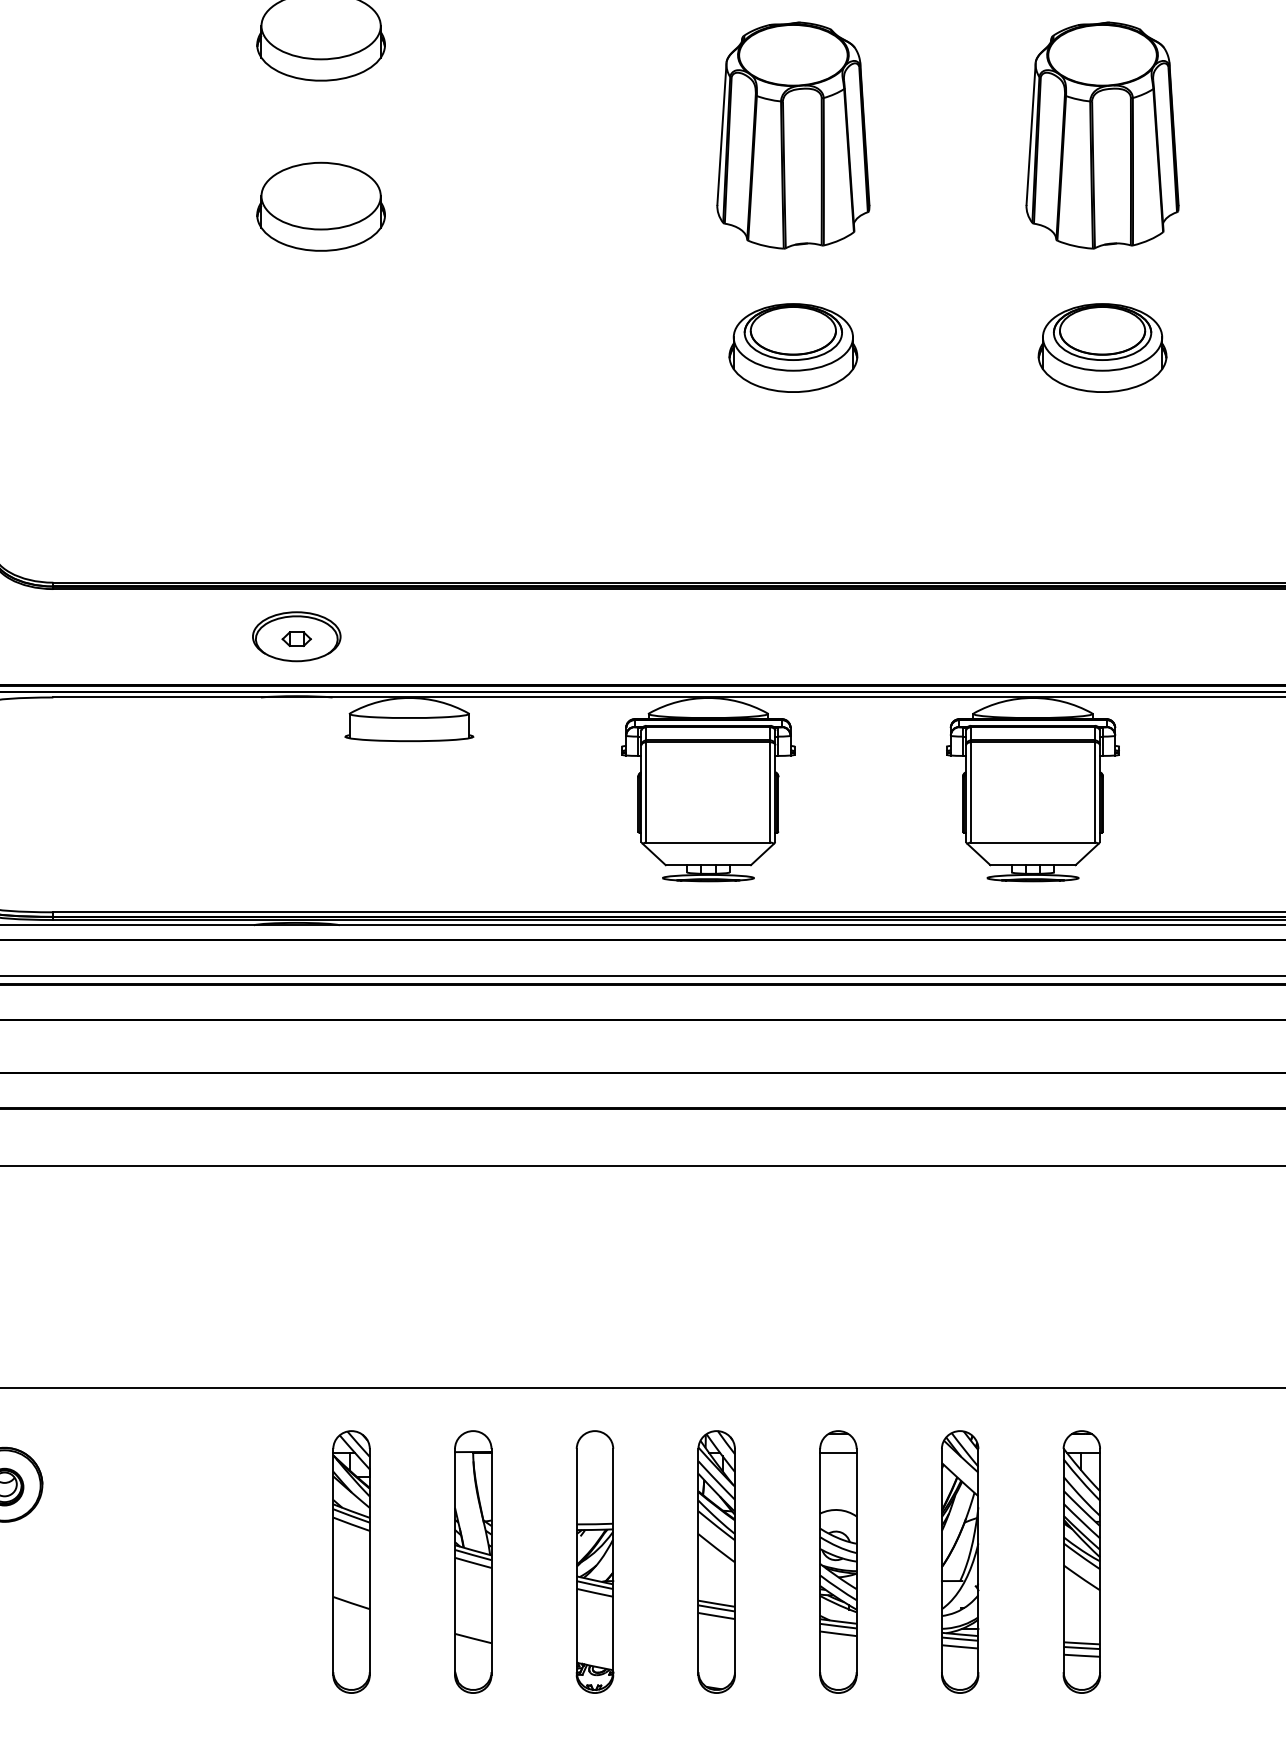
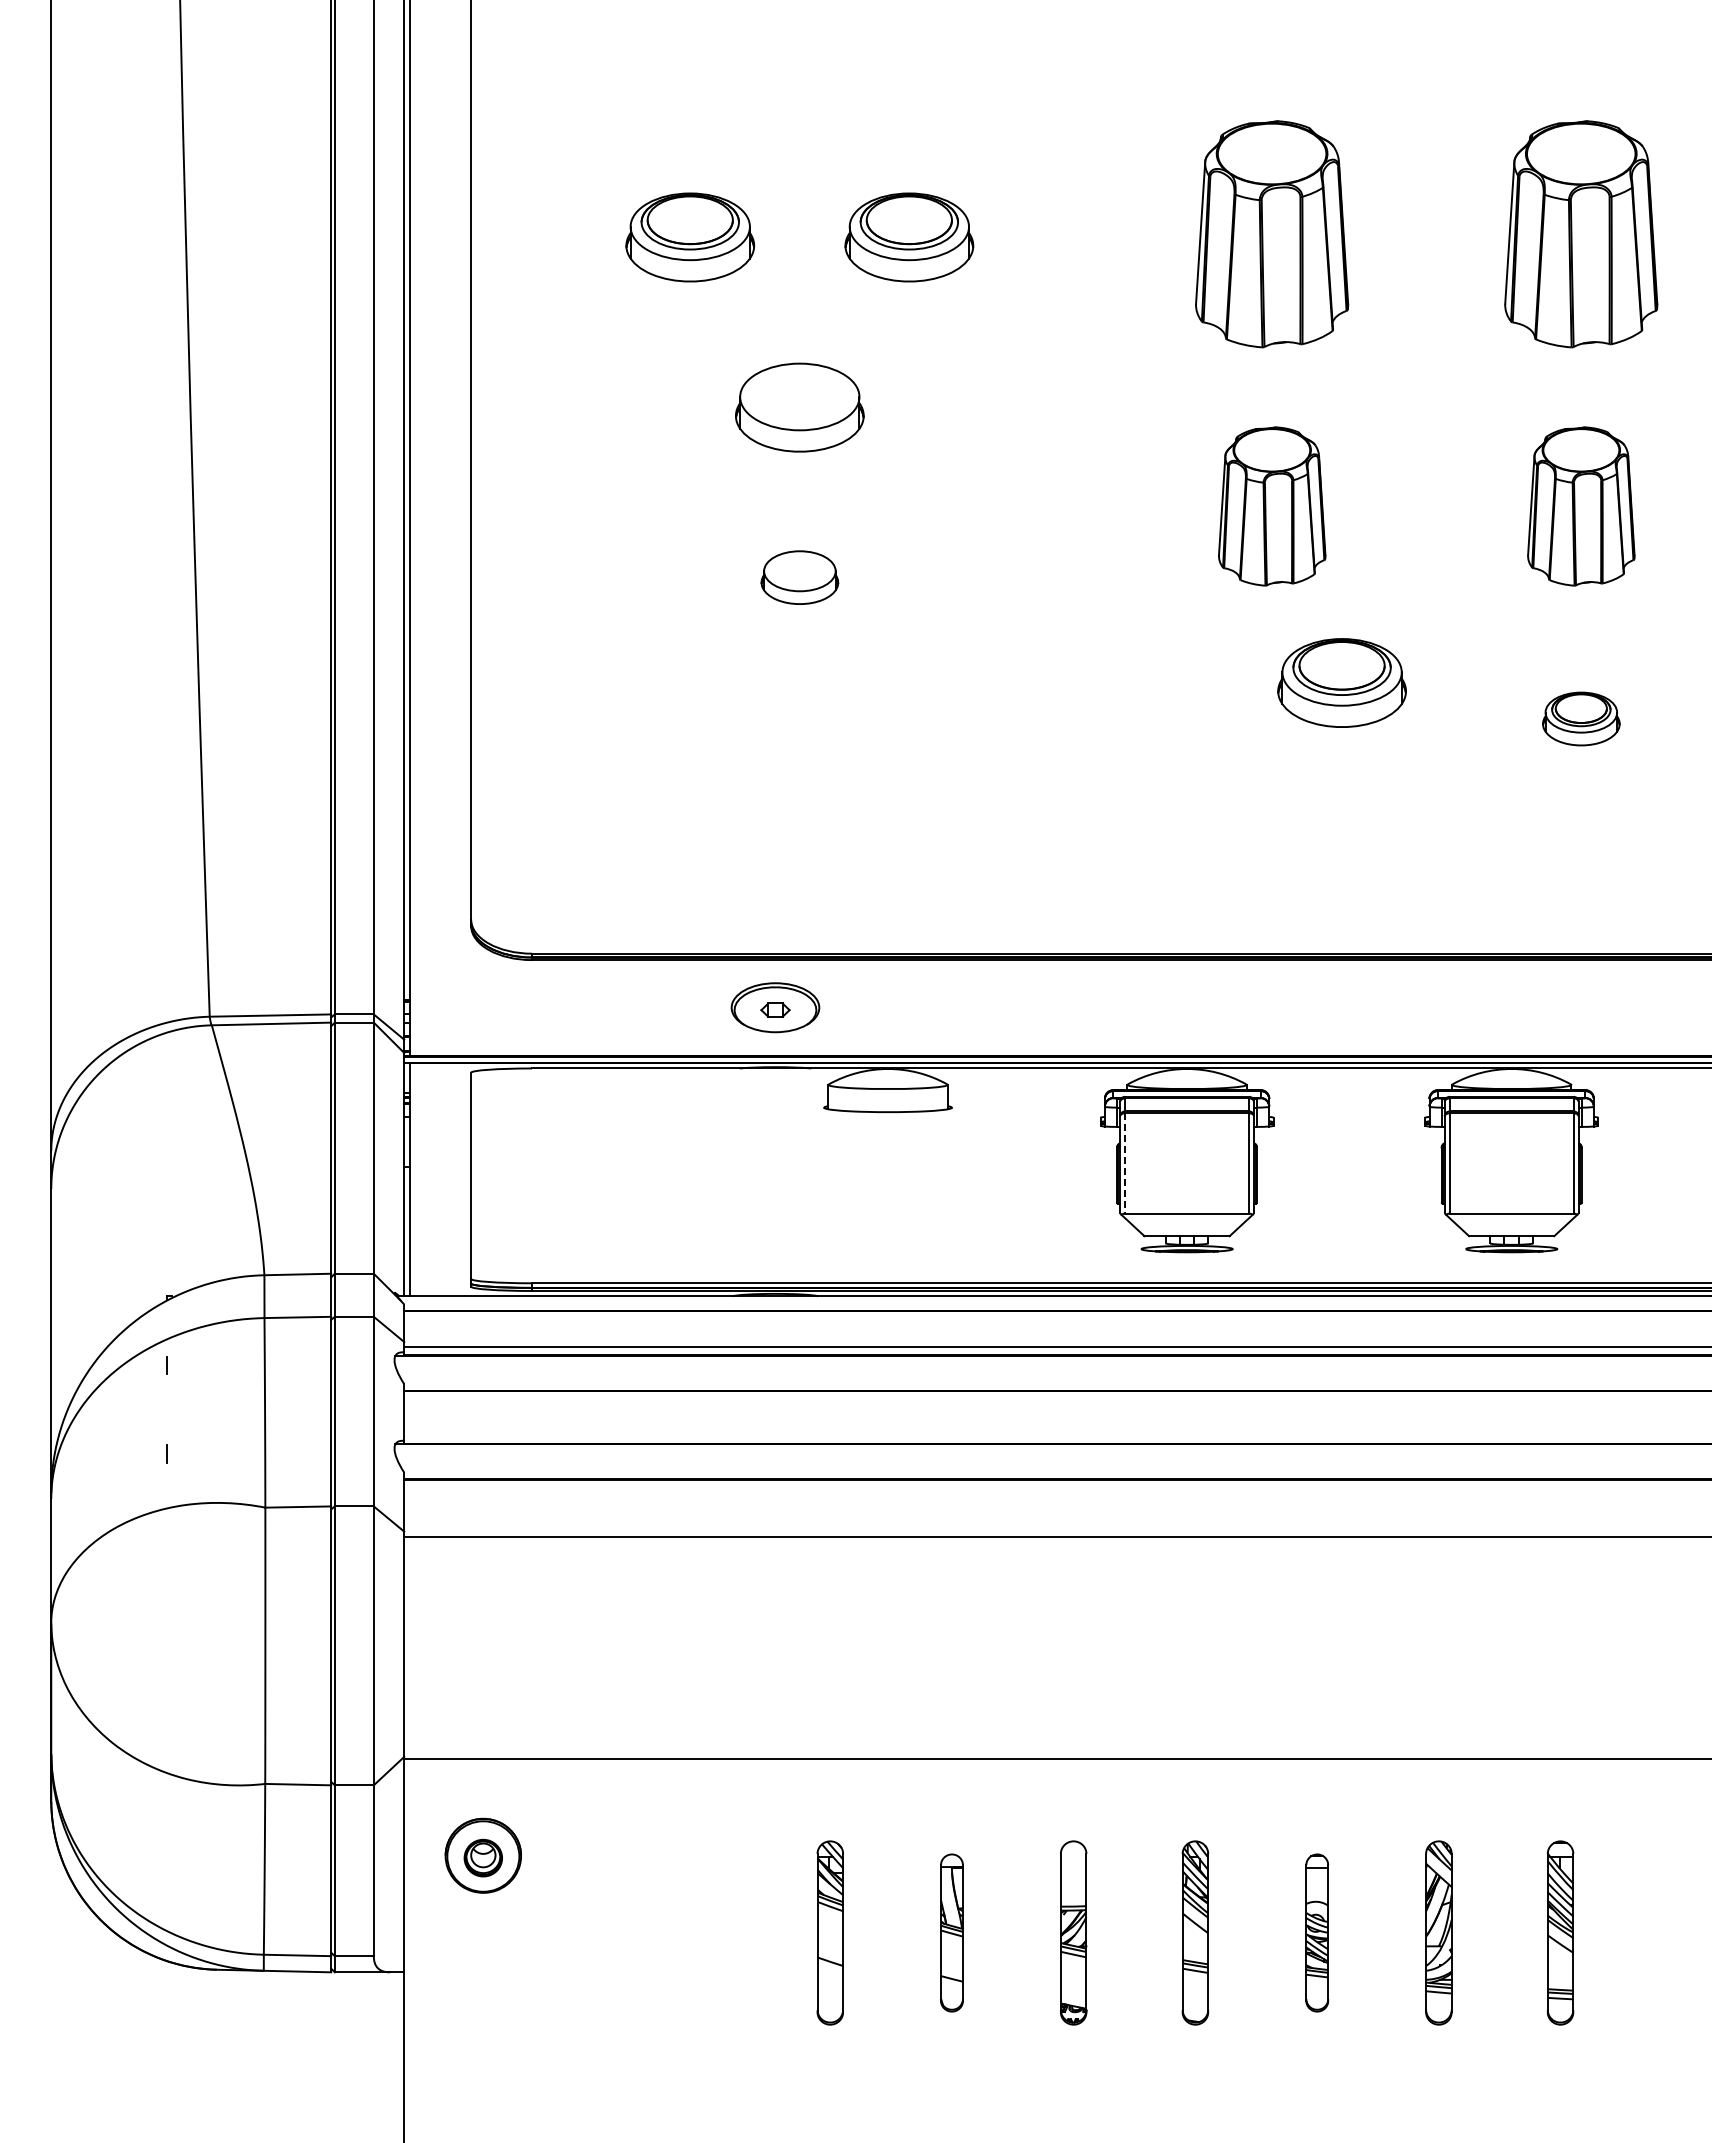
part: (793, 135) -> (1272, 506), size x0.7
part: (1102, 135) -> (1581, 506), size x0.7
part: (320, 206) -> (799, 577), size x0.6
part: (792, 347) -> (1341, 682), moved
part: (1102, 347) -> (1581, 718), size x0.6
line: (646, 792) -> (1125, 1163), solid -> dashed
part: (351, 1561) -> (830, 1932), size x0.7
part: (472, 1561) -> (951, 1932), size x0.6
part: (594, 1561) -> (1073, 1932), size x0.7
part: (716, 1561) -> (1195, 1932), size x0.7
part: (838, 1561) -> (1317, 1932), size x0.6
part: (959, 1561) -> (1438, 1932), size x0.7
part: (1081, 1561) -> (1560, 1932), size x0.7

